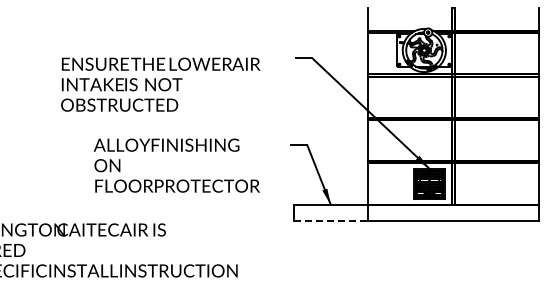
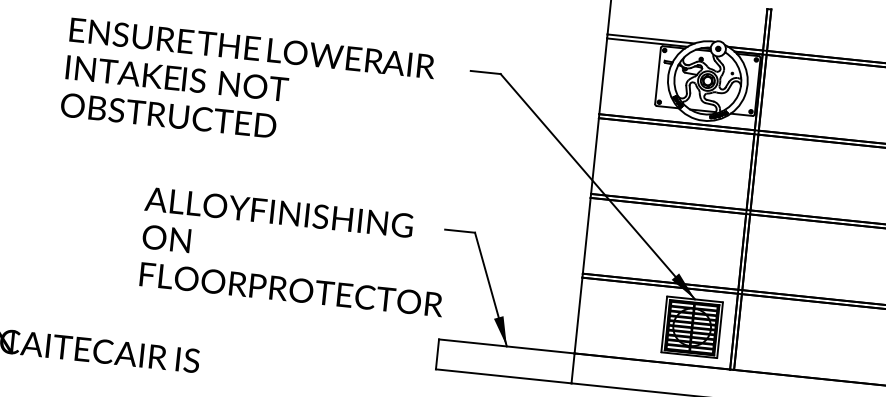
text: (160, 84) -> (247, 85), moved
text: (176, 165) -> (293, 251), moved
line: (330, 221) -> (503, 377), dashed -> solid

